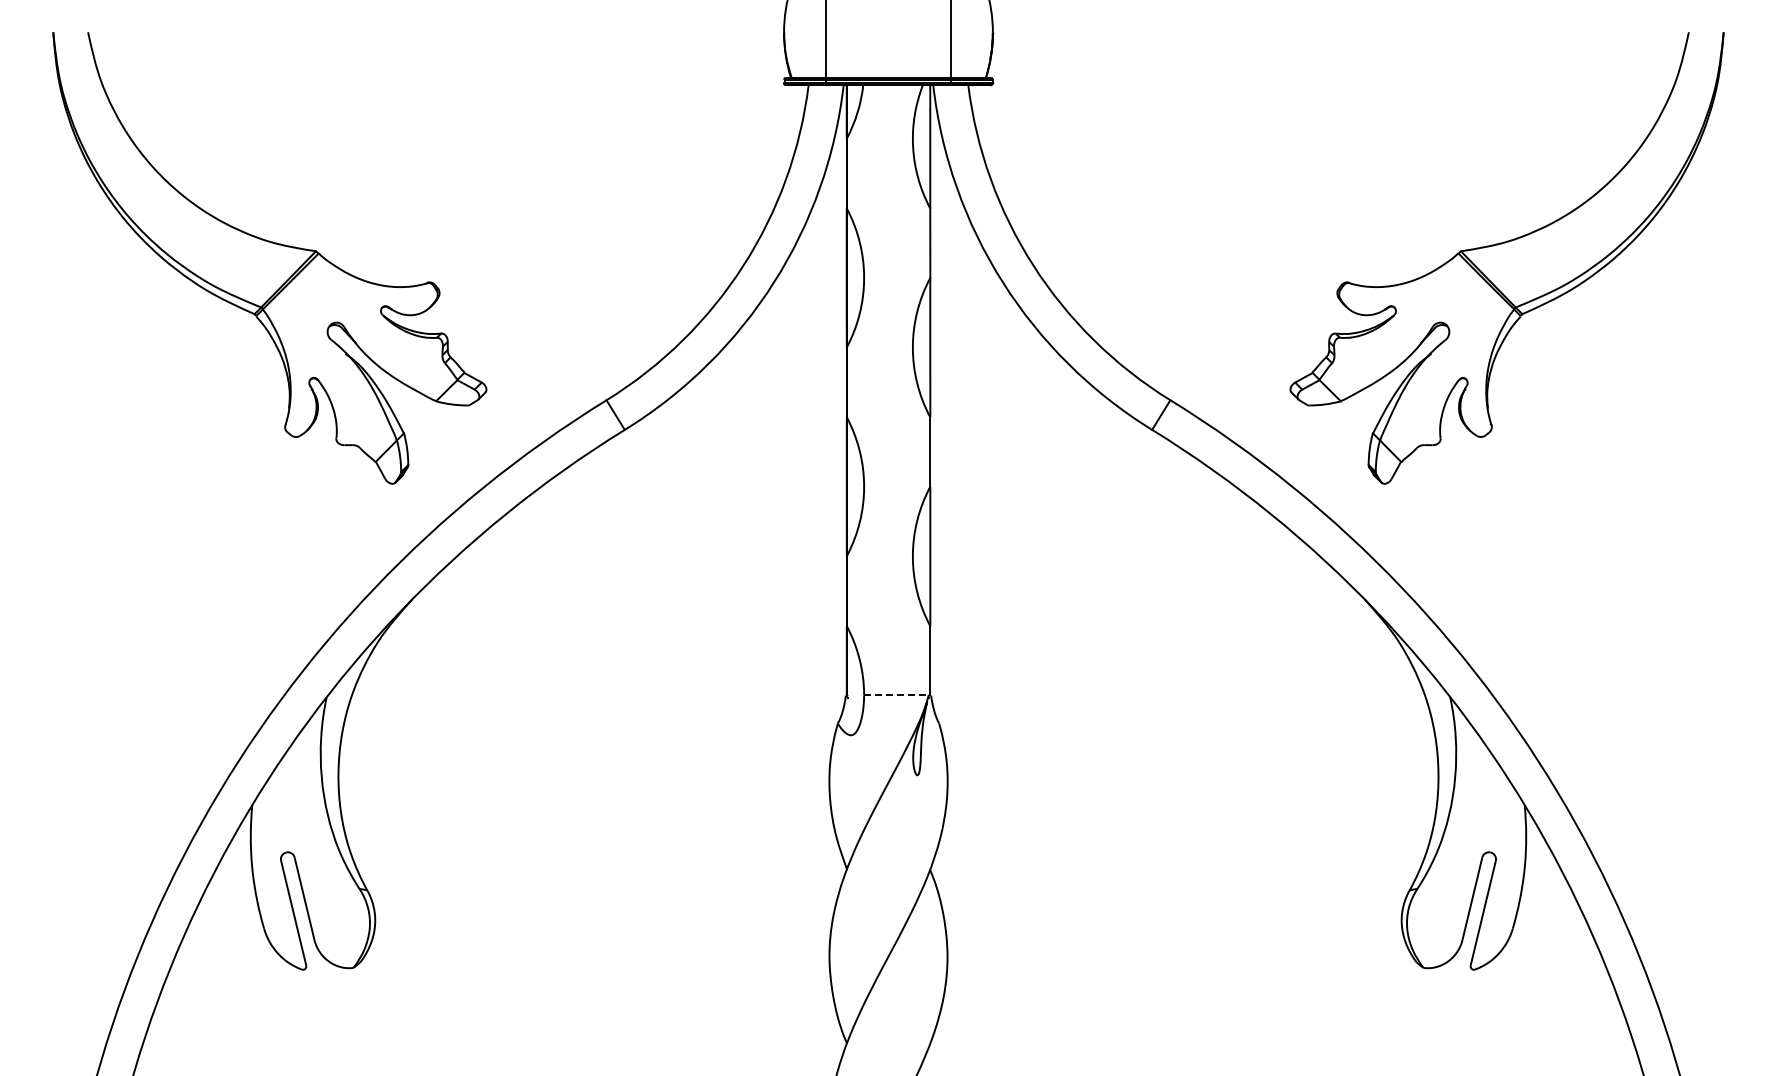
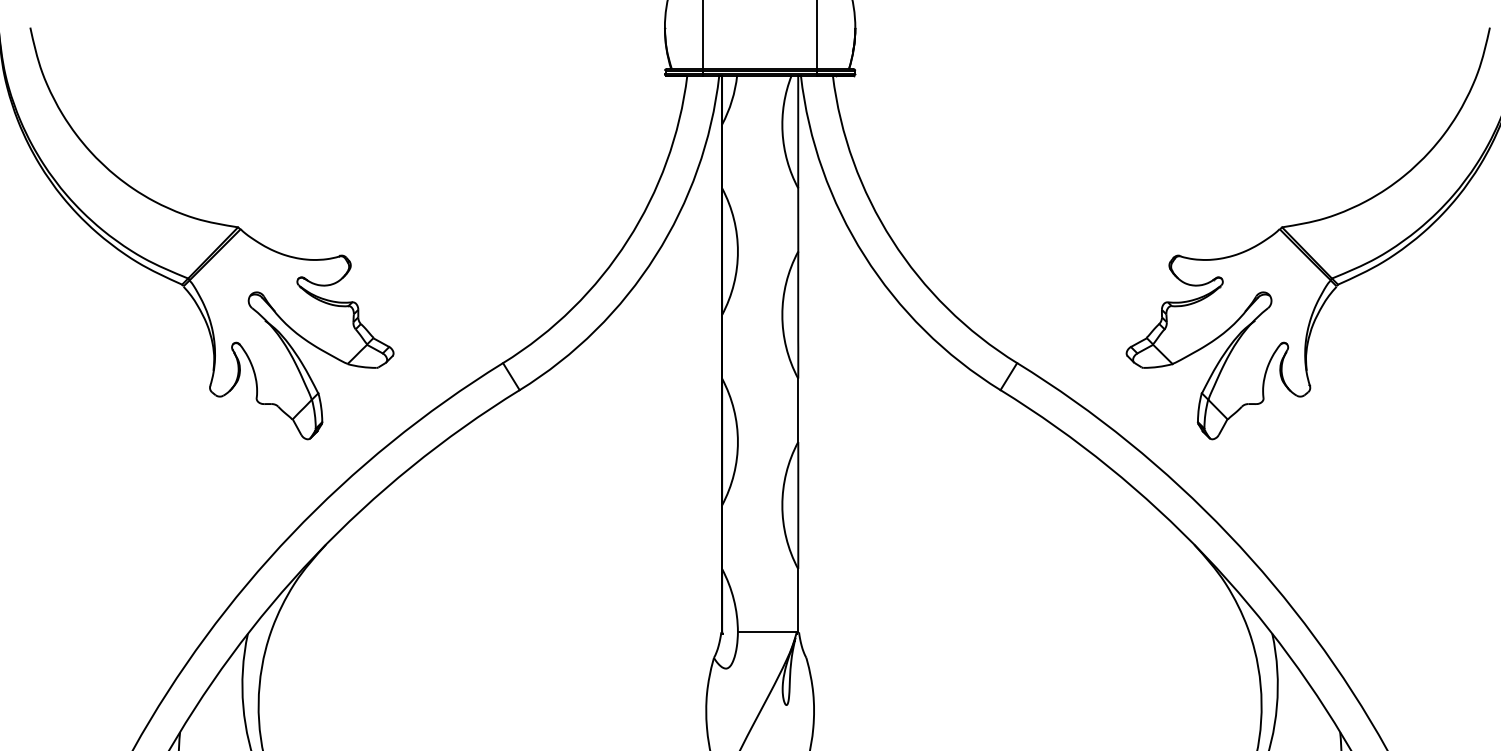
line: (897, 695) -> (768, 632), dashed -> solid

